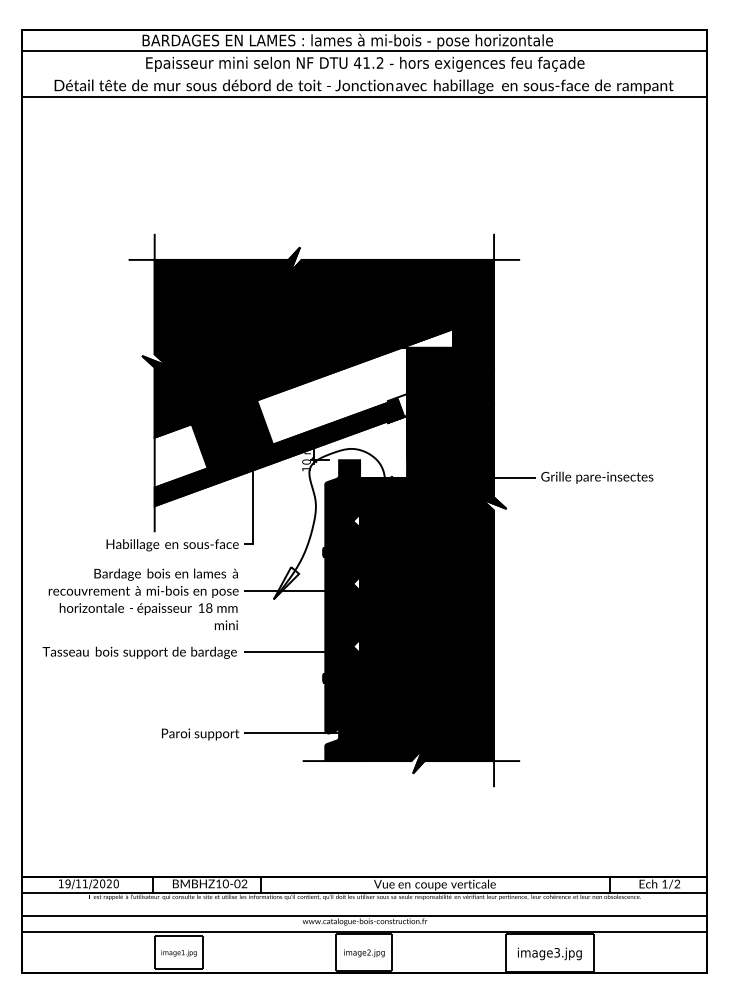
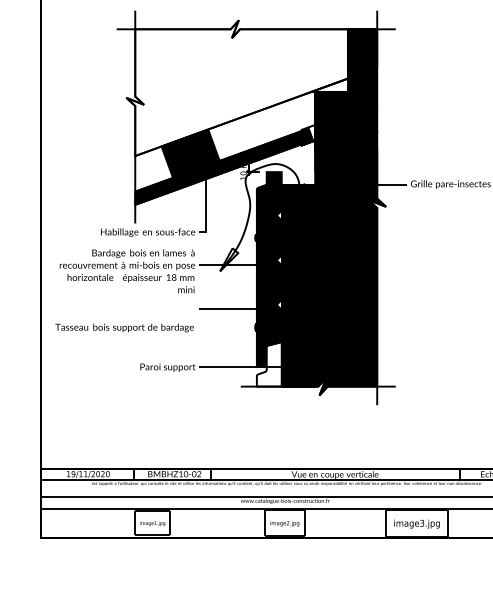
fill: (318, 342) -> (252, 88), removed
text: (139, 652) -> (124, 327), moved
fill: (342, 729) -> (269, 364), removed

